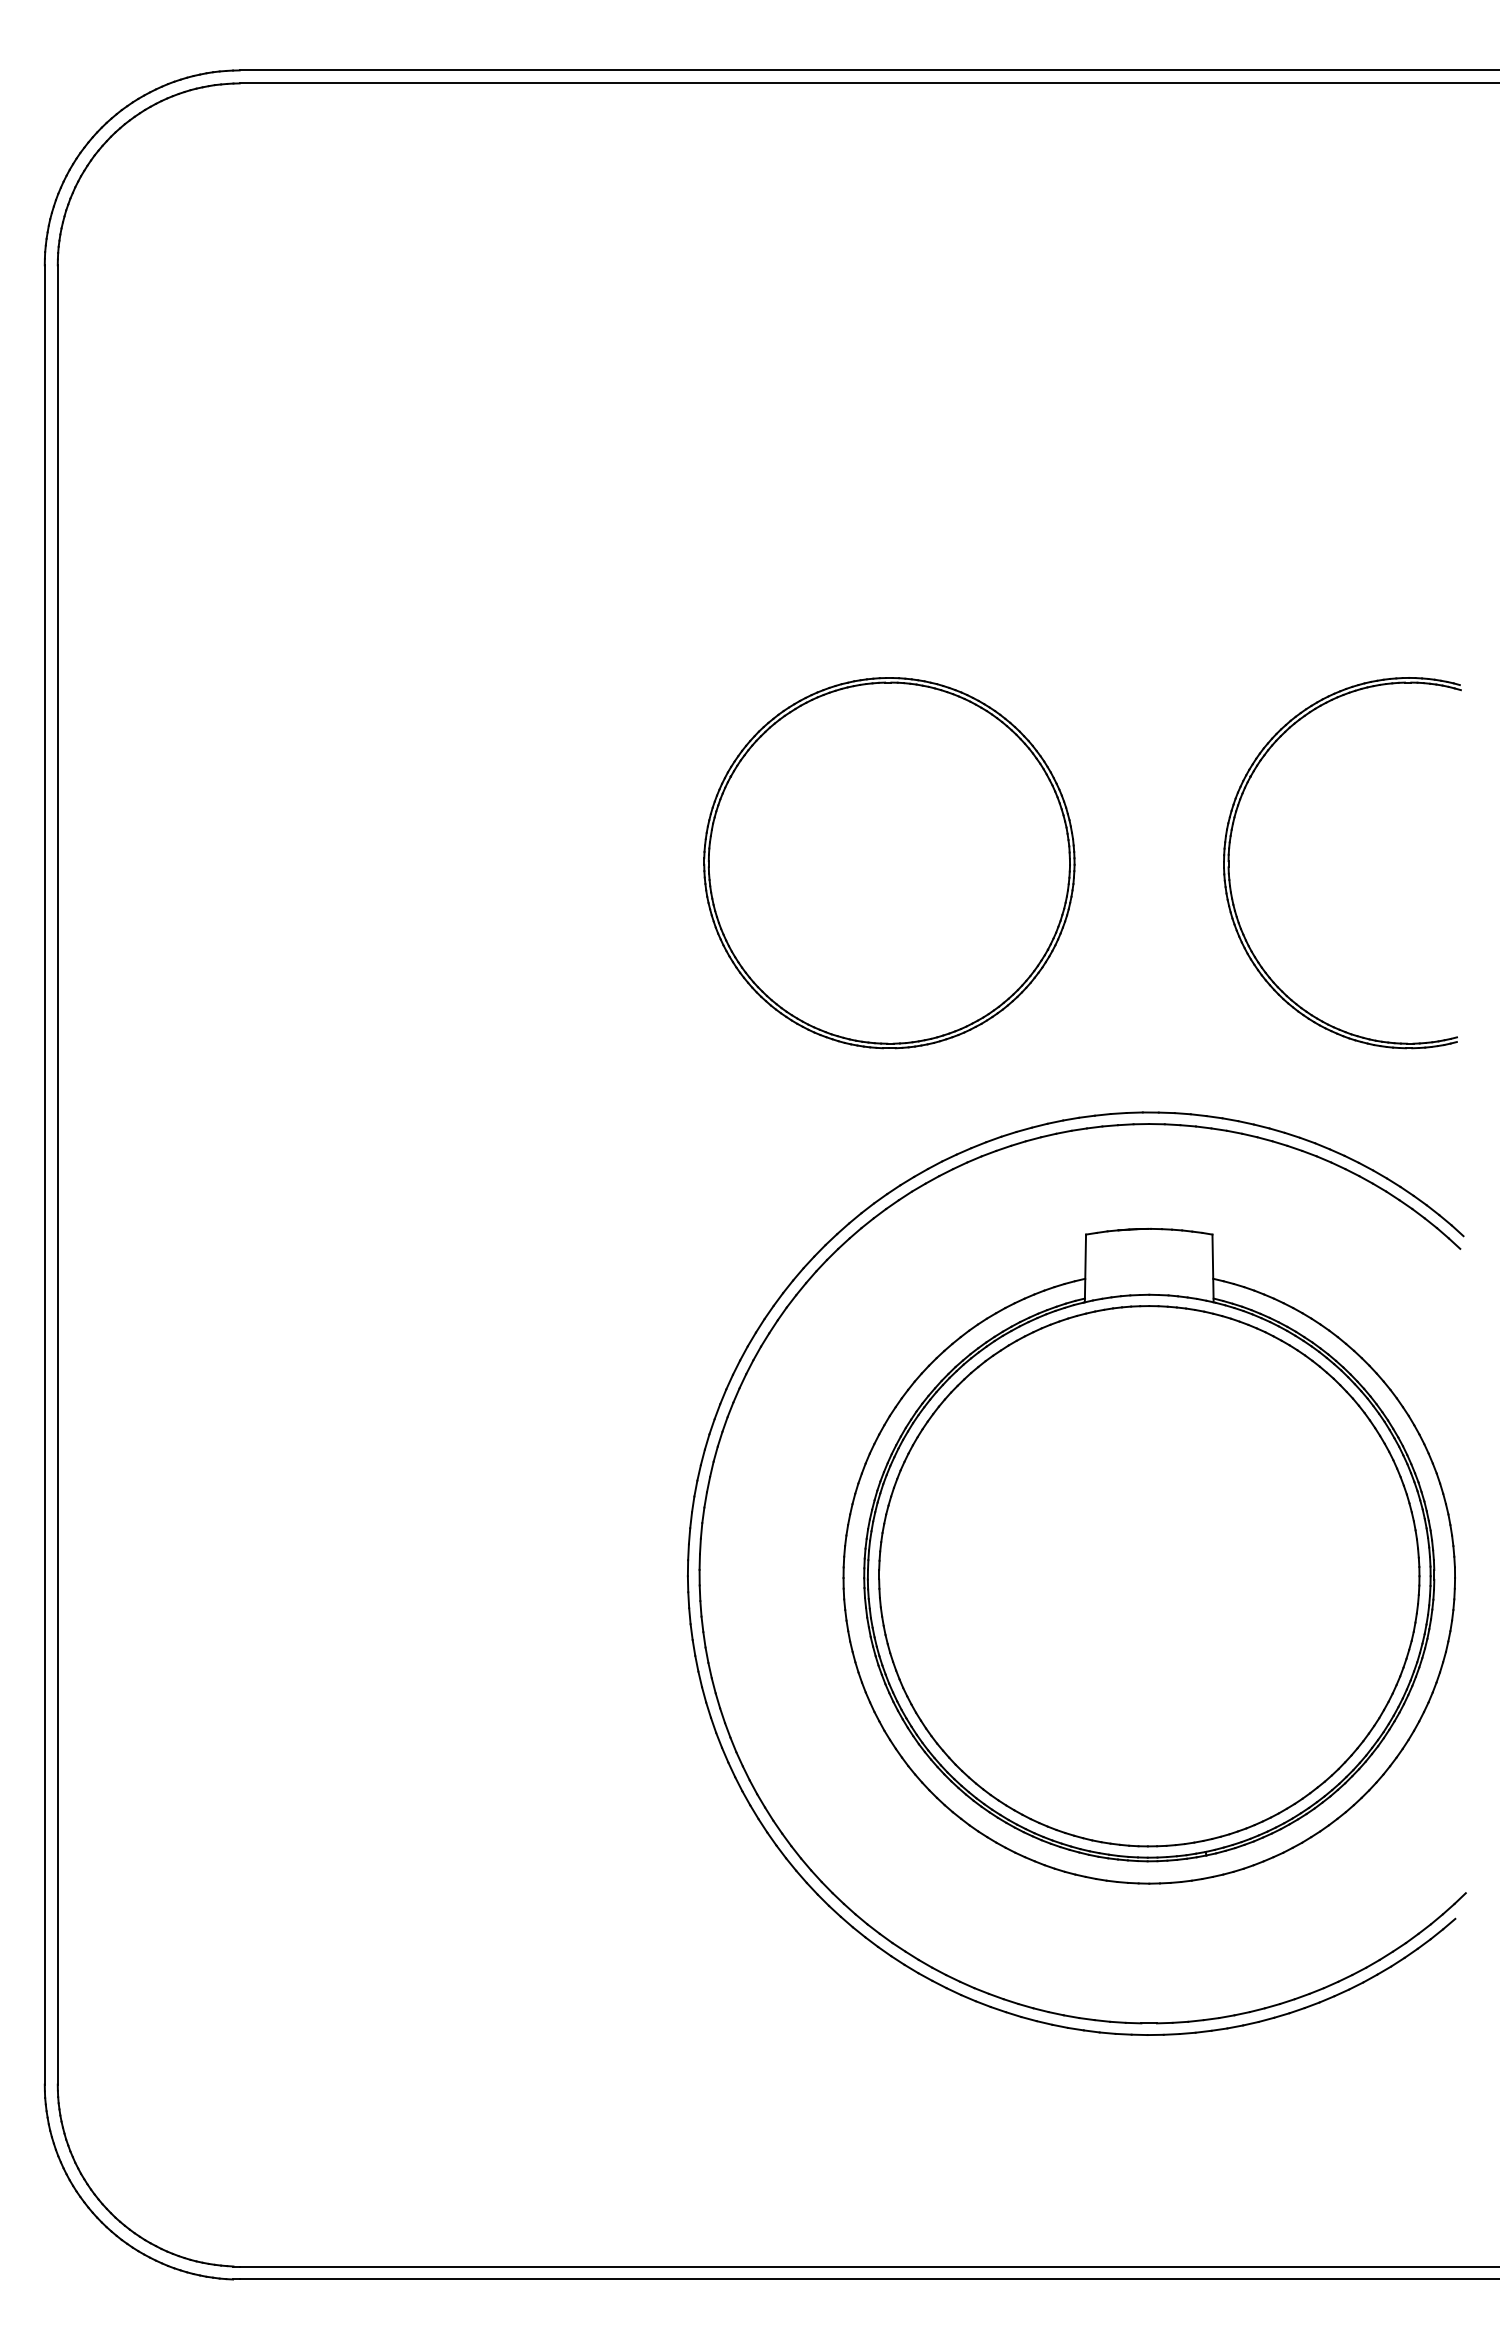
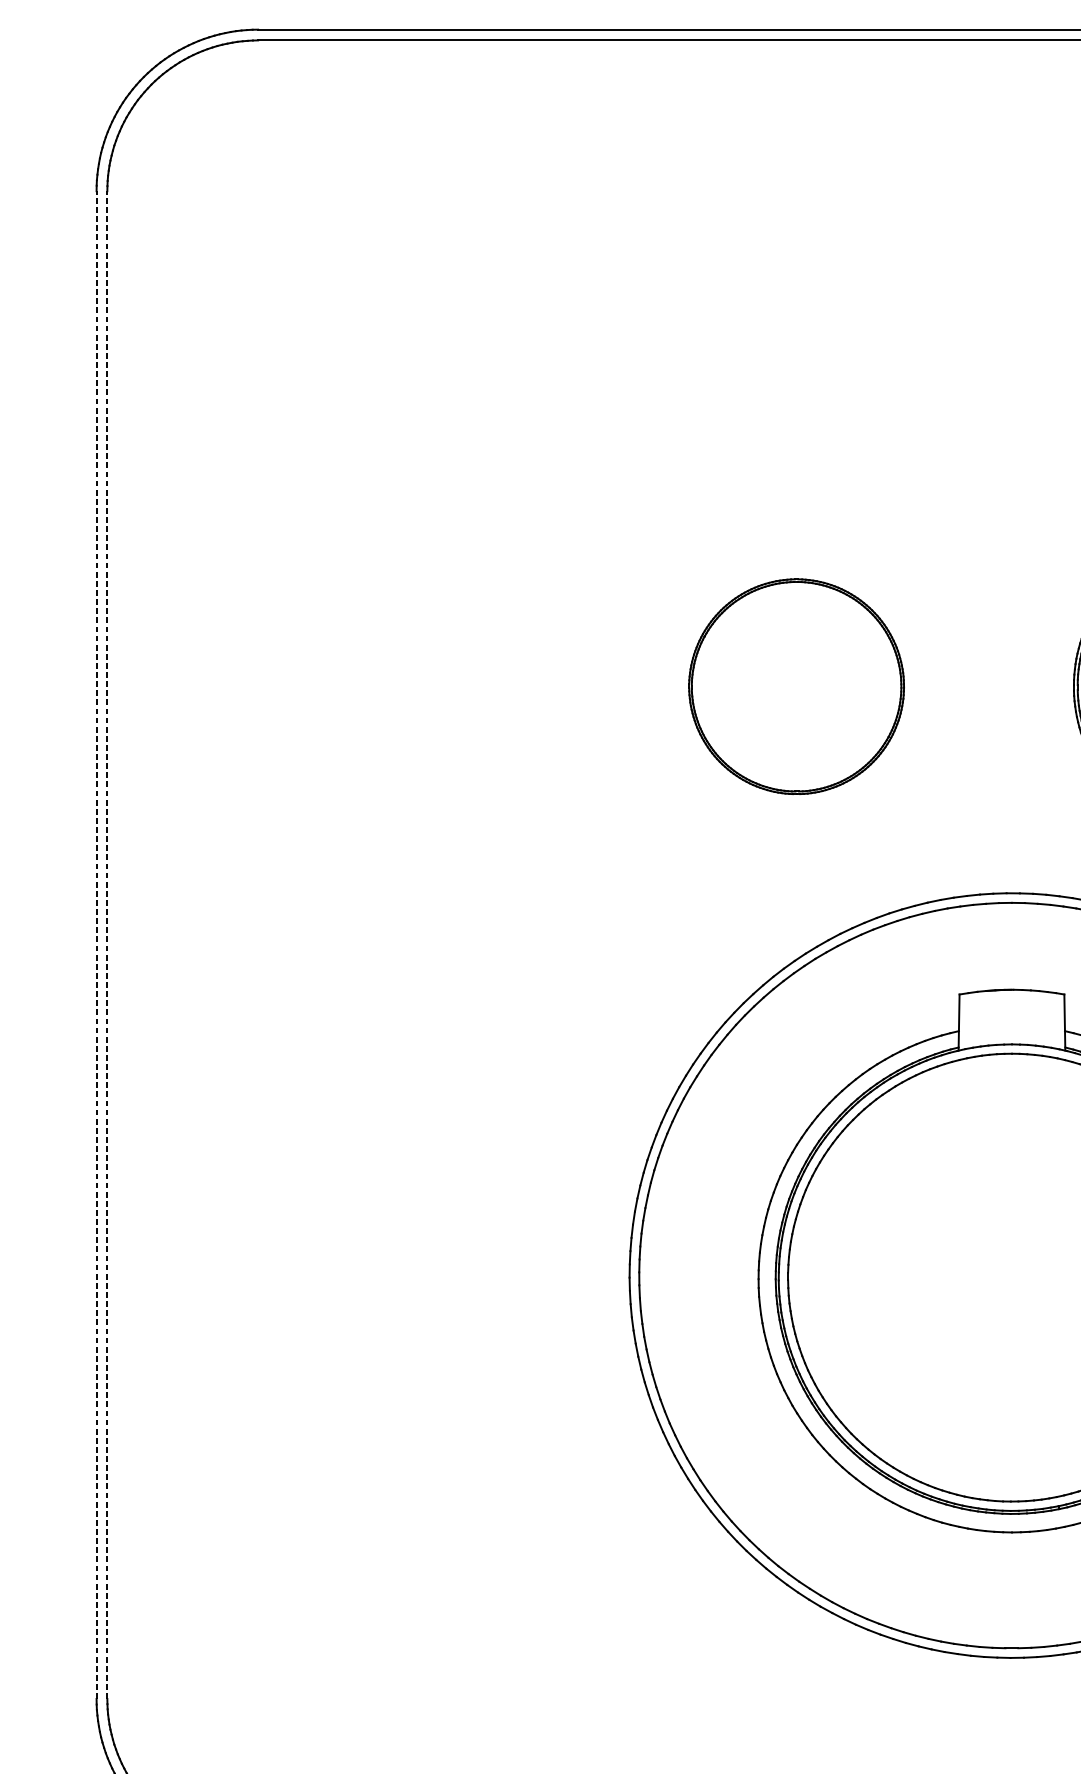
part: (889, 863) -> (796, 686), size x0.7
line: (44, 1174) -> (96, 944), solid -> dashed
line: (57, 1174) -> (107, 944), solid -> dashed

